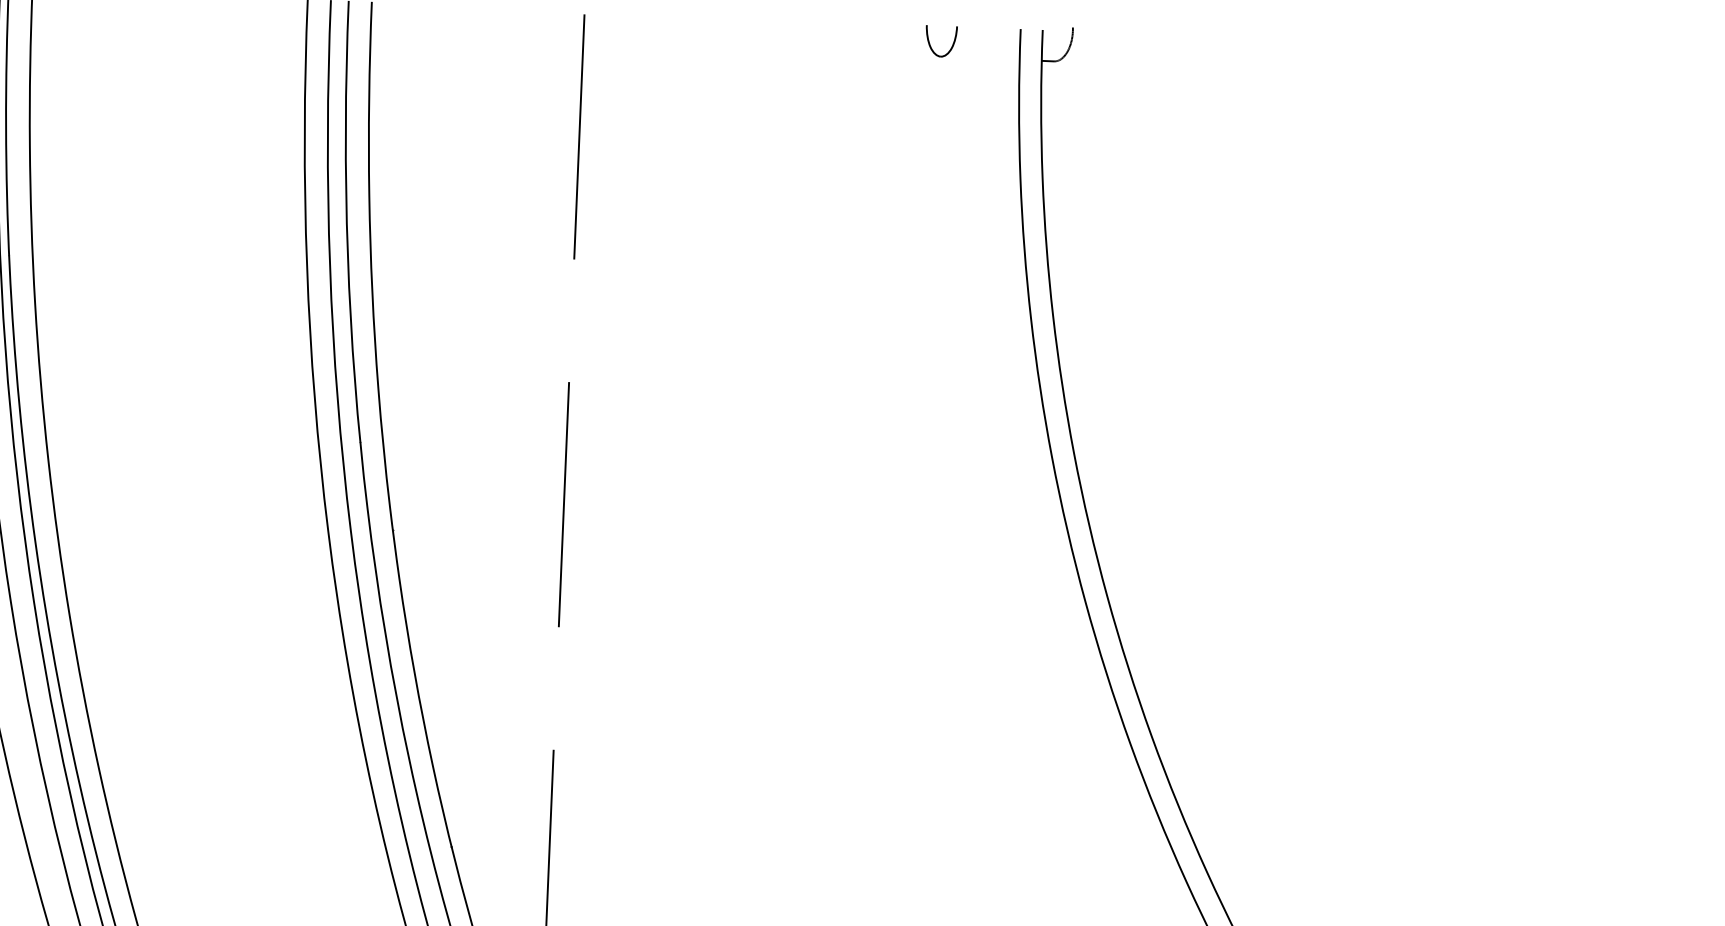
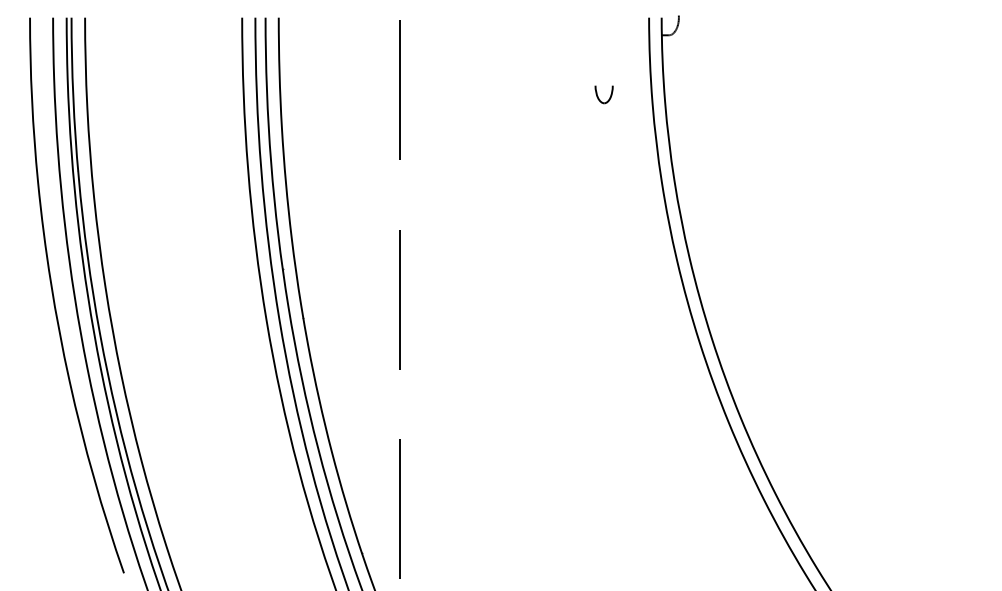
part: (940, 41) -> (603, 94), moved

